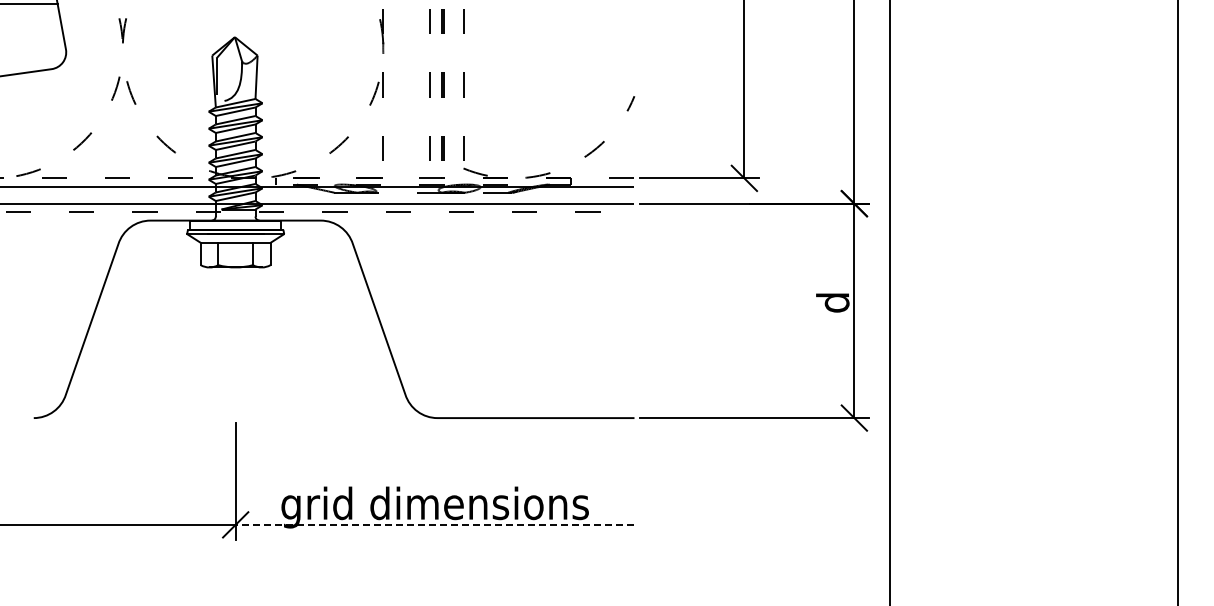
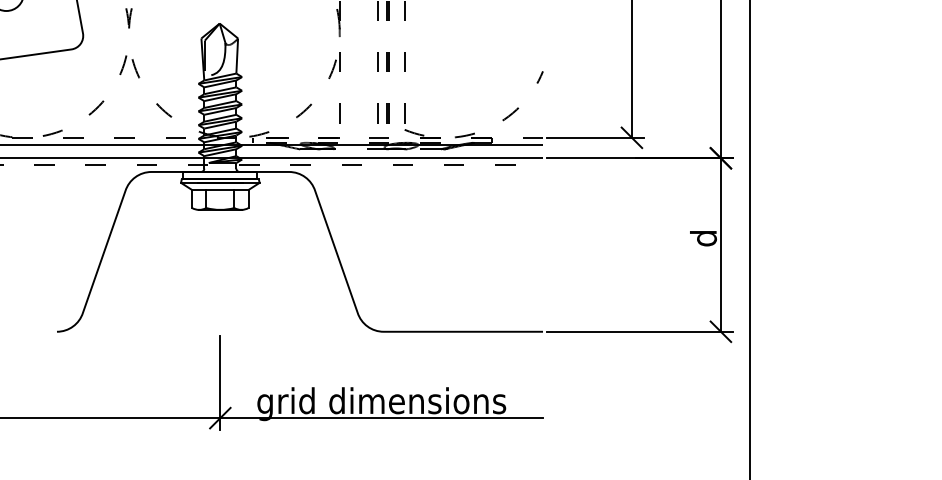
line: (434, 524) -> (381, 417), dashed -> solid

